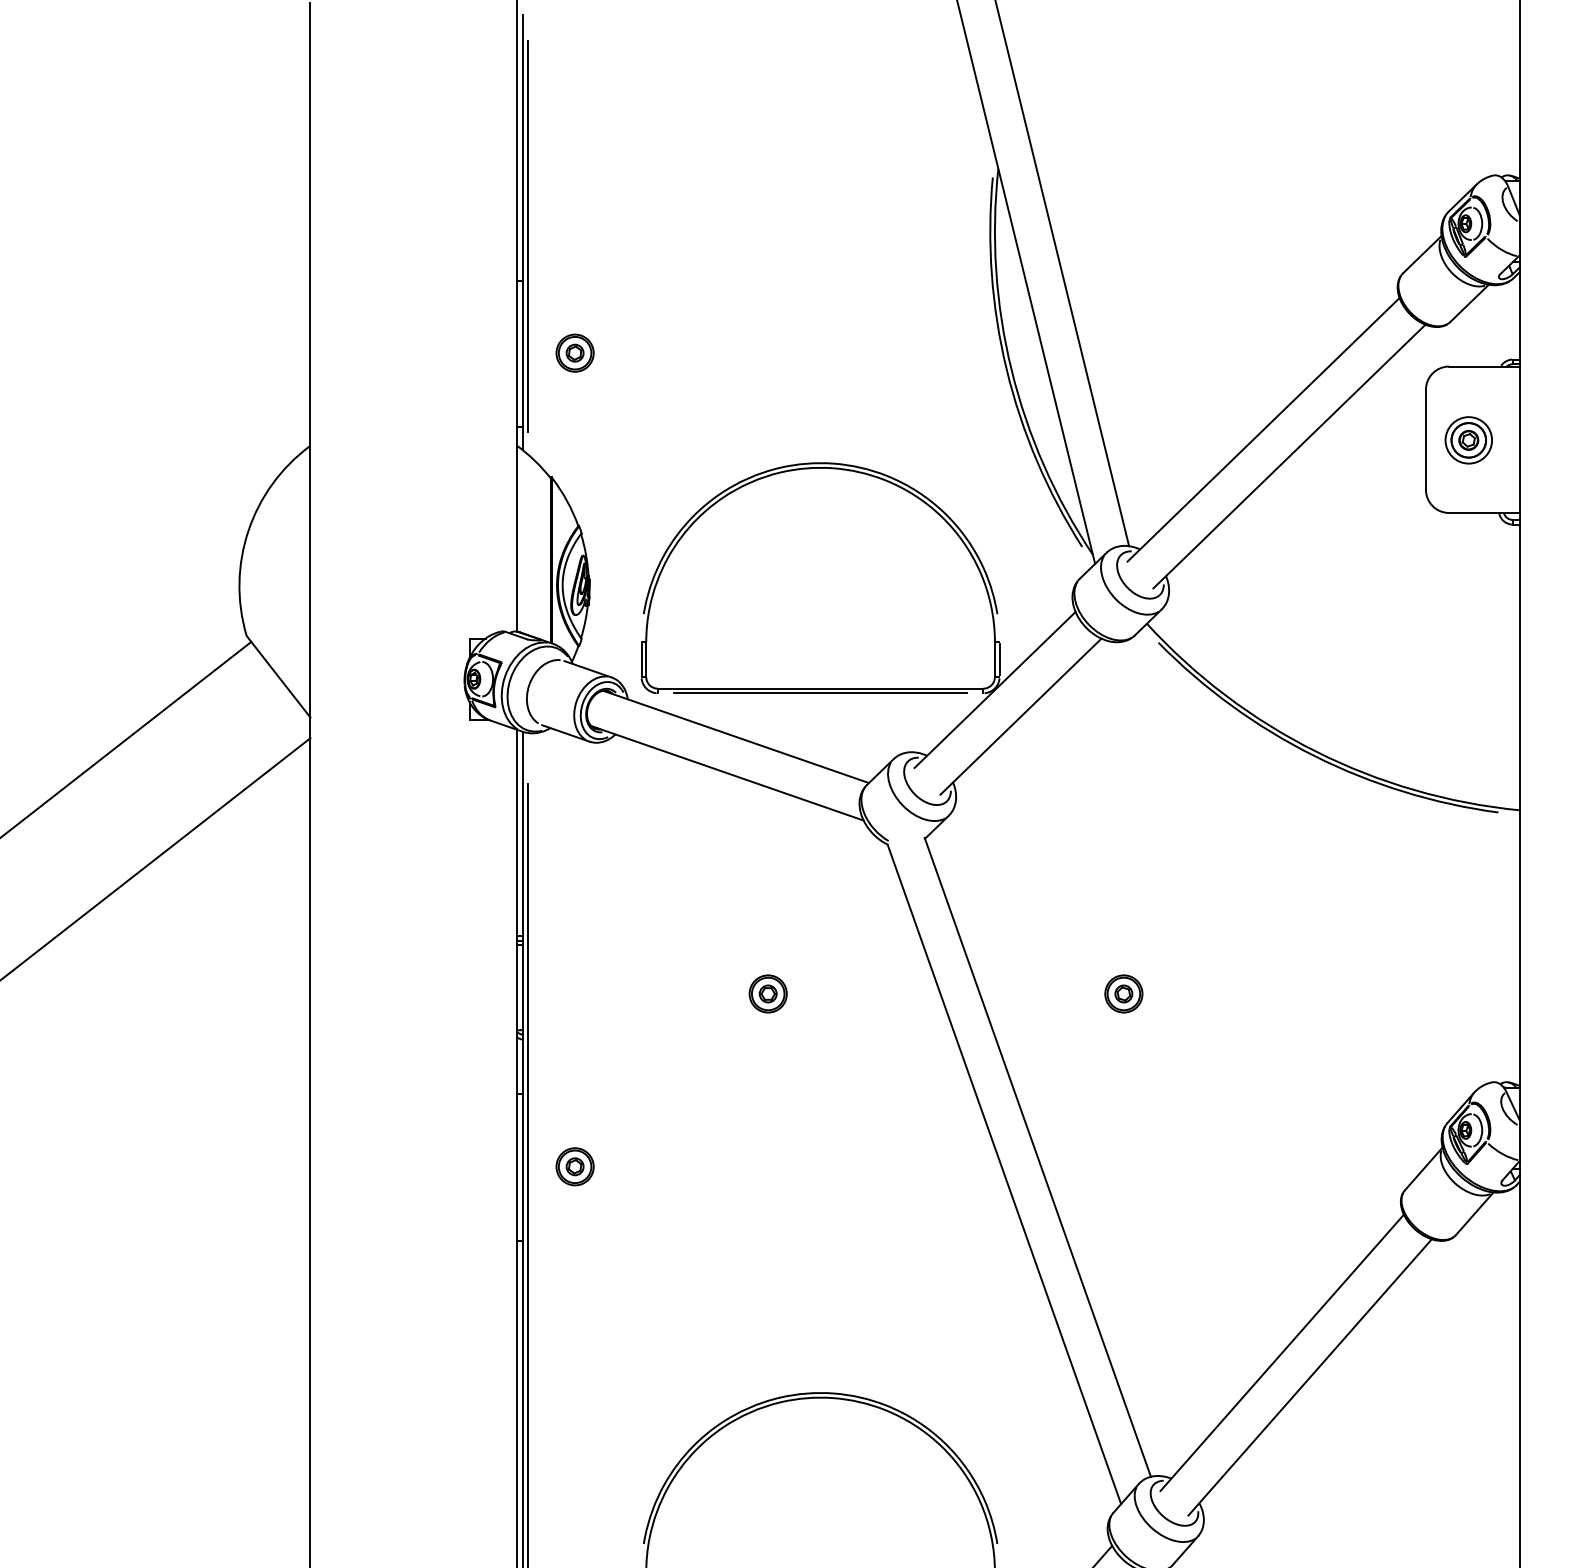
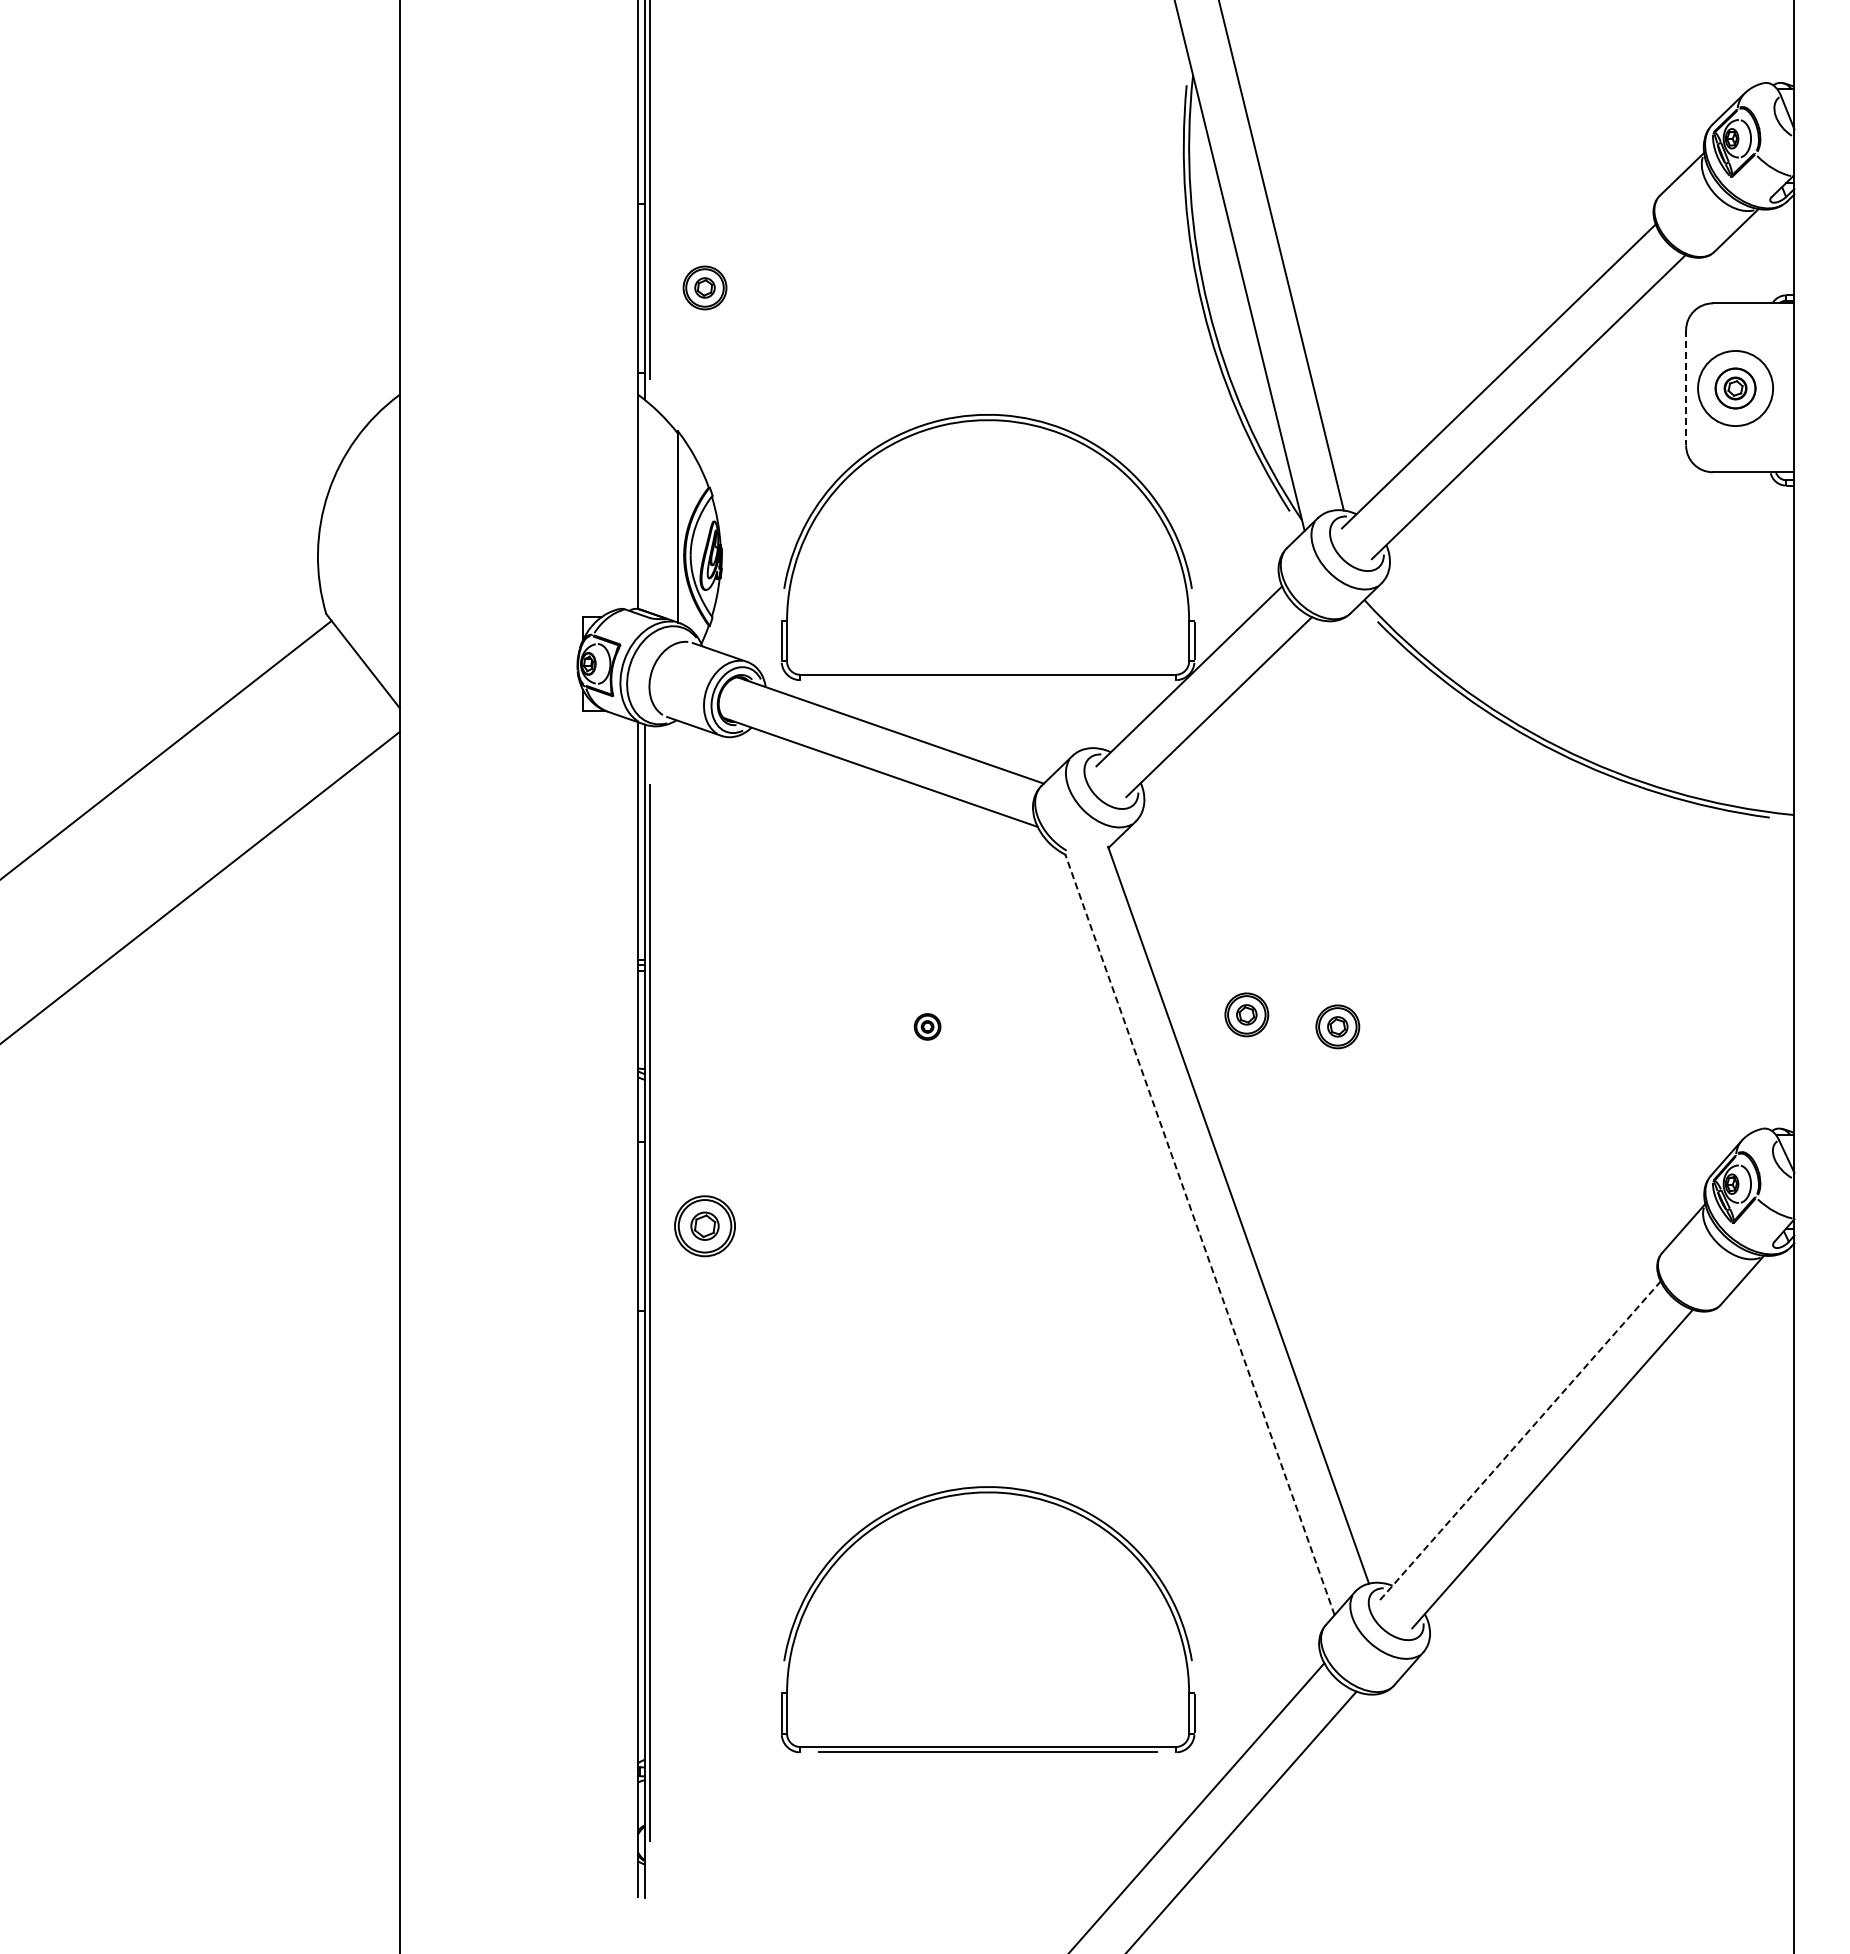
line: (1426, 439) -> (1686, 387), solid -> dashed
circle: (1468, 440) -> (1735, 388), size x1.4
line: (820, 693) -> (987, 680), removed
part: (1044, 983) -> (1246, 1014), added
part: (768, 993) -> (927, 1026), size x0.6
part: (574, 1166) -> (704, 1225), size x1.4
line: (1003, 1174) -> (1199, 1234), solid -> dashed
line: (1282, 1352) -> (1520, 1440), solid -> dashed

